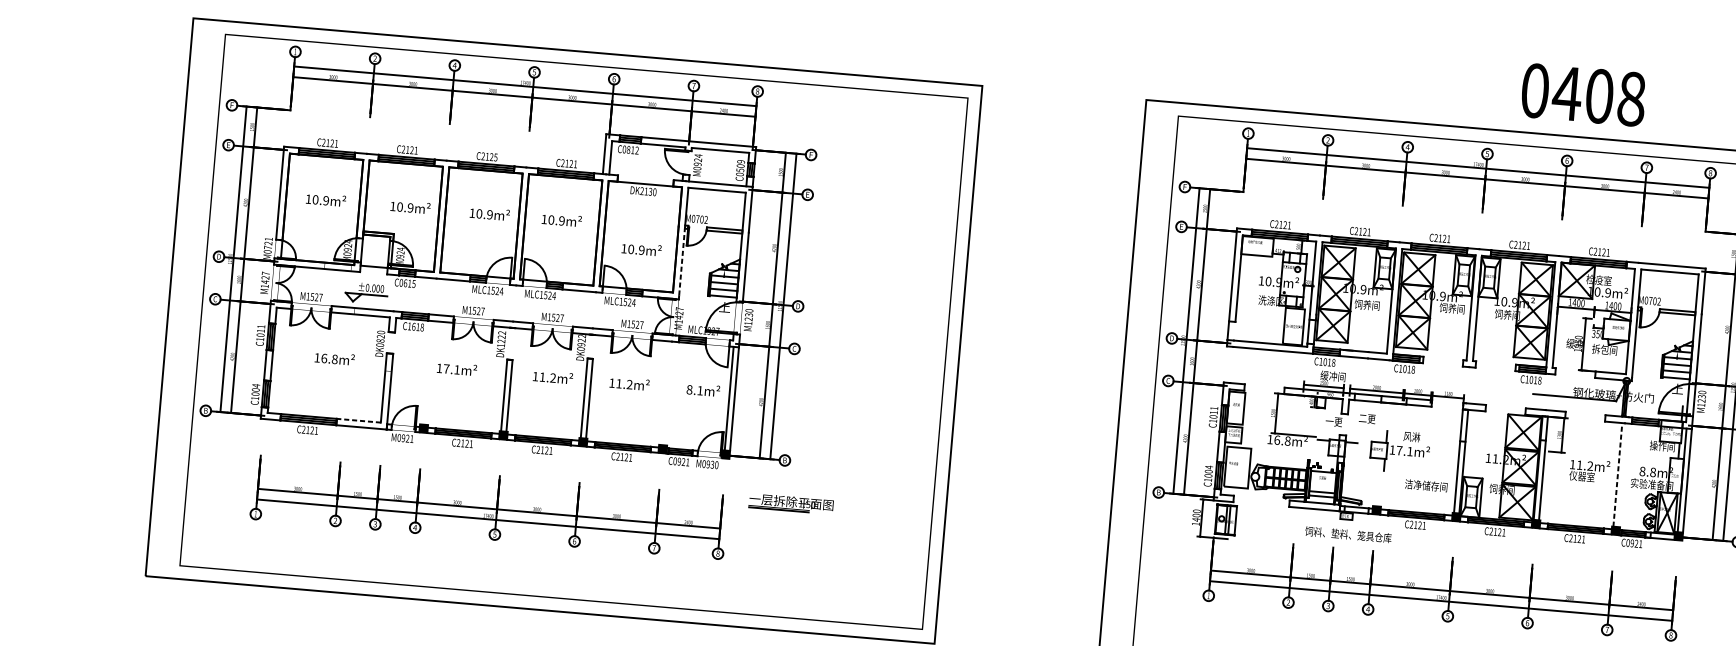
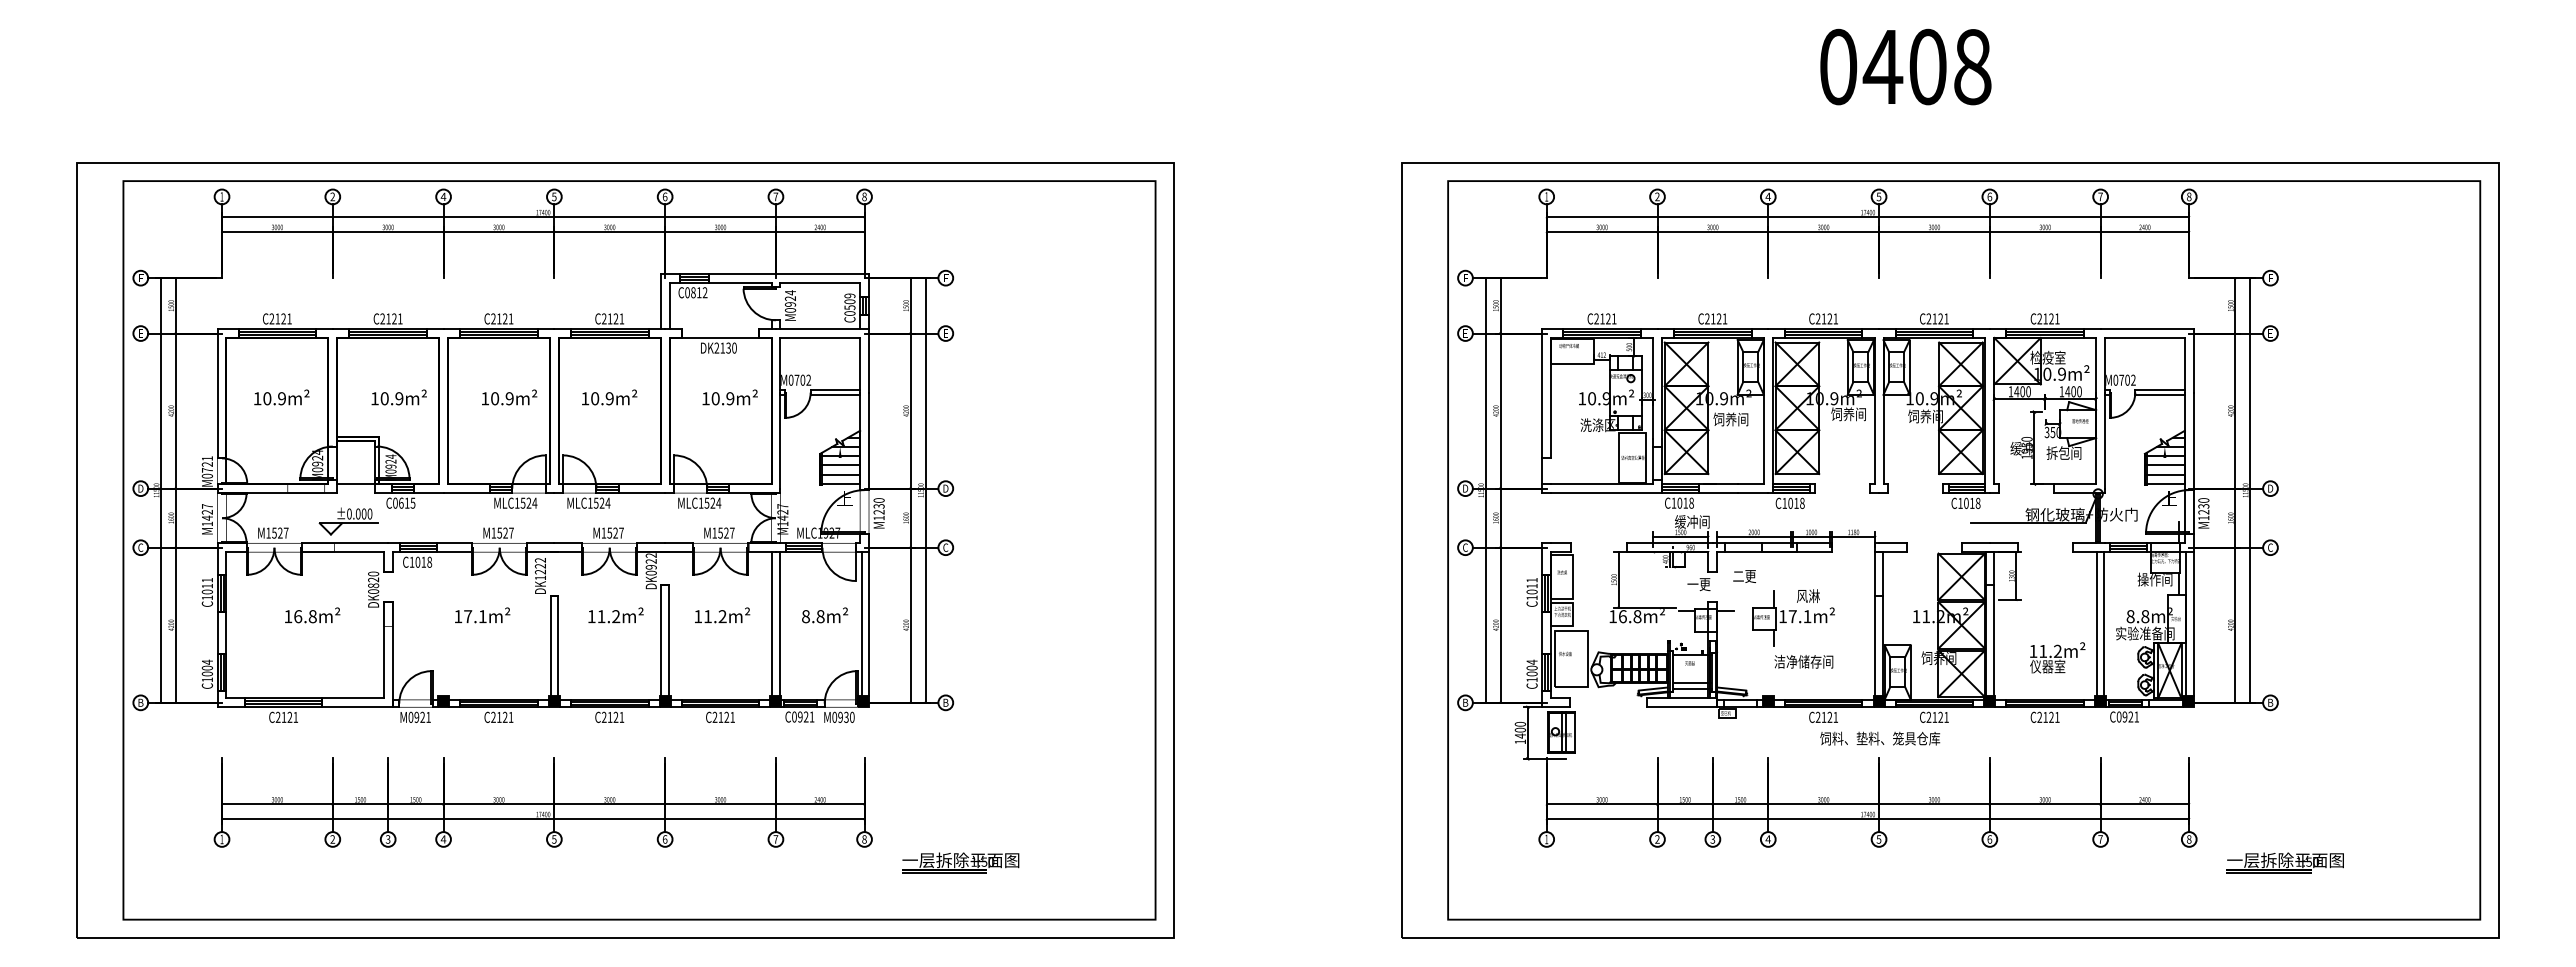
text: (1583, 94) -> (1905, 66), moved
text: (495, 157) -> (510, 318), C2125 -> C2121
text: (641, 249) -> (729, 397), moved
line: (682, 262) -> (780, 441), dashed -> solid
text: (413, 326) -> (417, 561), C1618 -> C1018
text: (700, 390) -> (820, 616), 8.1m² -> 8.8m²
line: (665, 393) -> (772, 624), added
line: (670, 393) -> (779, 624), added
line: (359, 420) -> (353, 698), dashed -> solid
text: (1589, 470) -> (2057, 657), moved
line: (1617, 474) -> (2096, 623), dashed -> solid
line: (1623, 475) -> (2104, 624), added
text: (1426, 485) -> (1803, 661), moved
part: (791, 503) -> (960, 862), moved
text: (1348, 534) -> (1880, 738), moved

